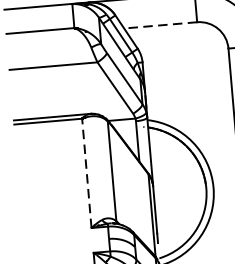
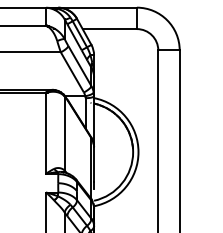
line: (160, 25) -> (109, 29), dashed -> solid
line: (87, 173) -> (46, 133), dashed -> solid

